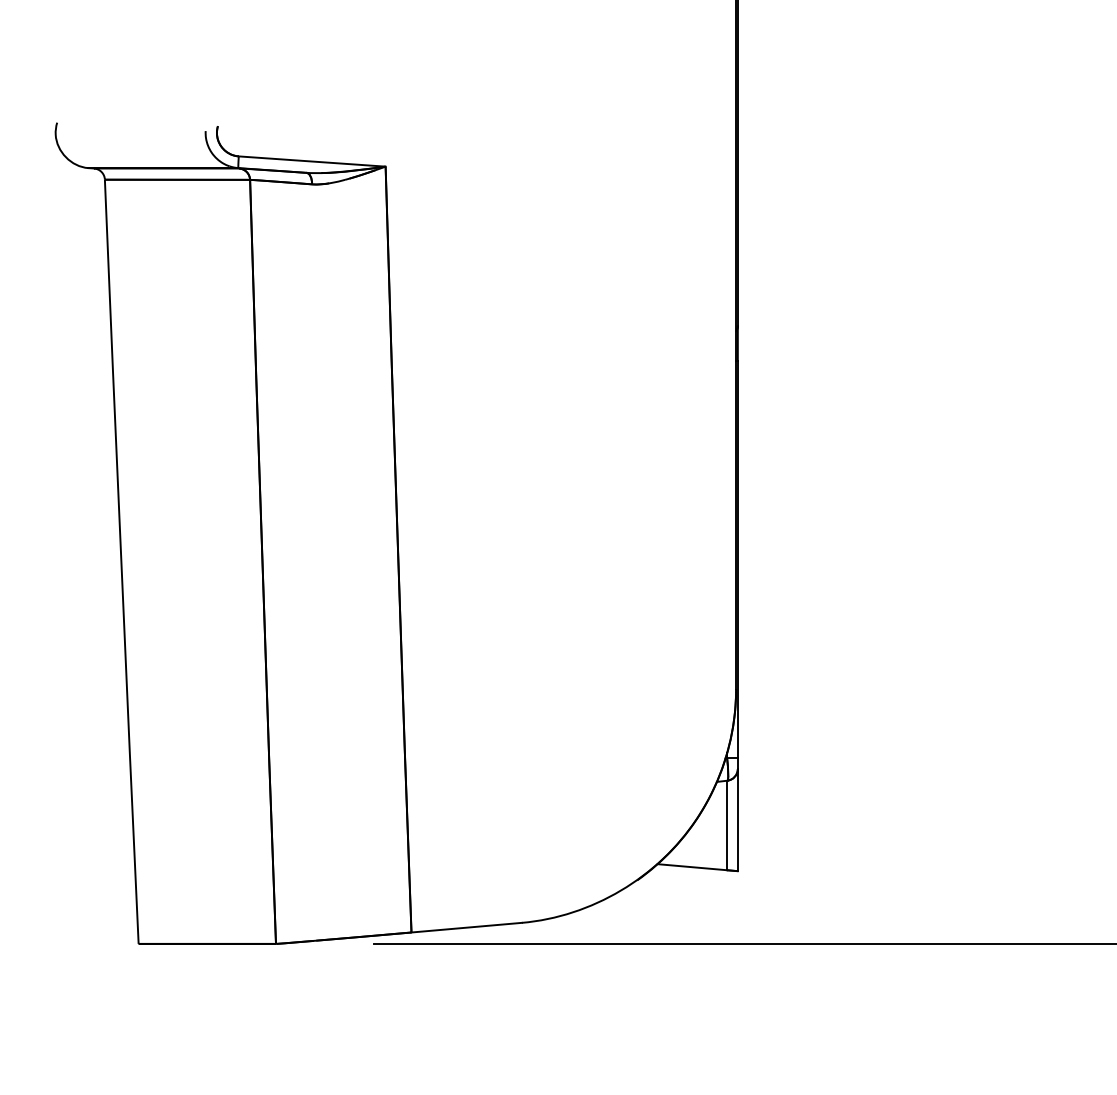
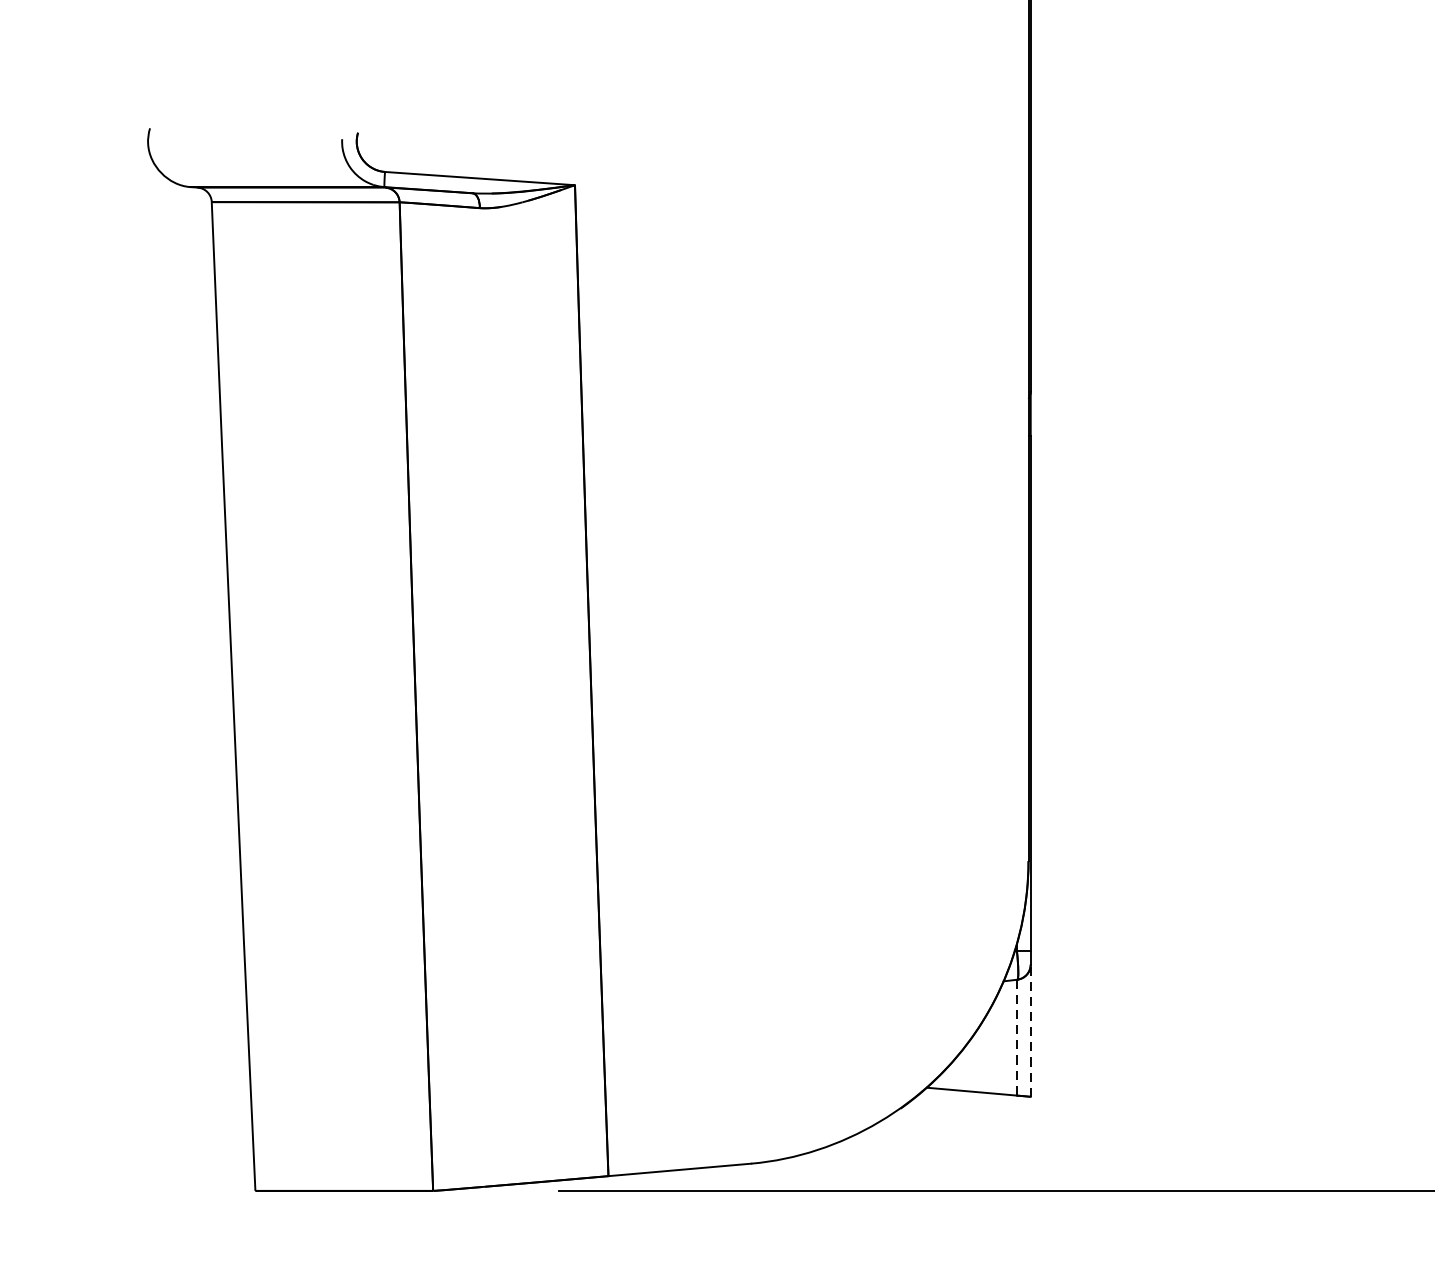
line: (737, 819) -> (1030, 1029), solid -> dashed
line: (727, 825) -> (1017, 1037), solid -> dashed

